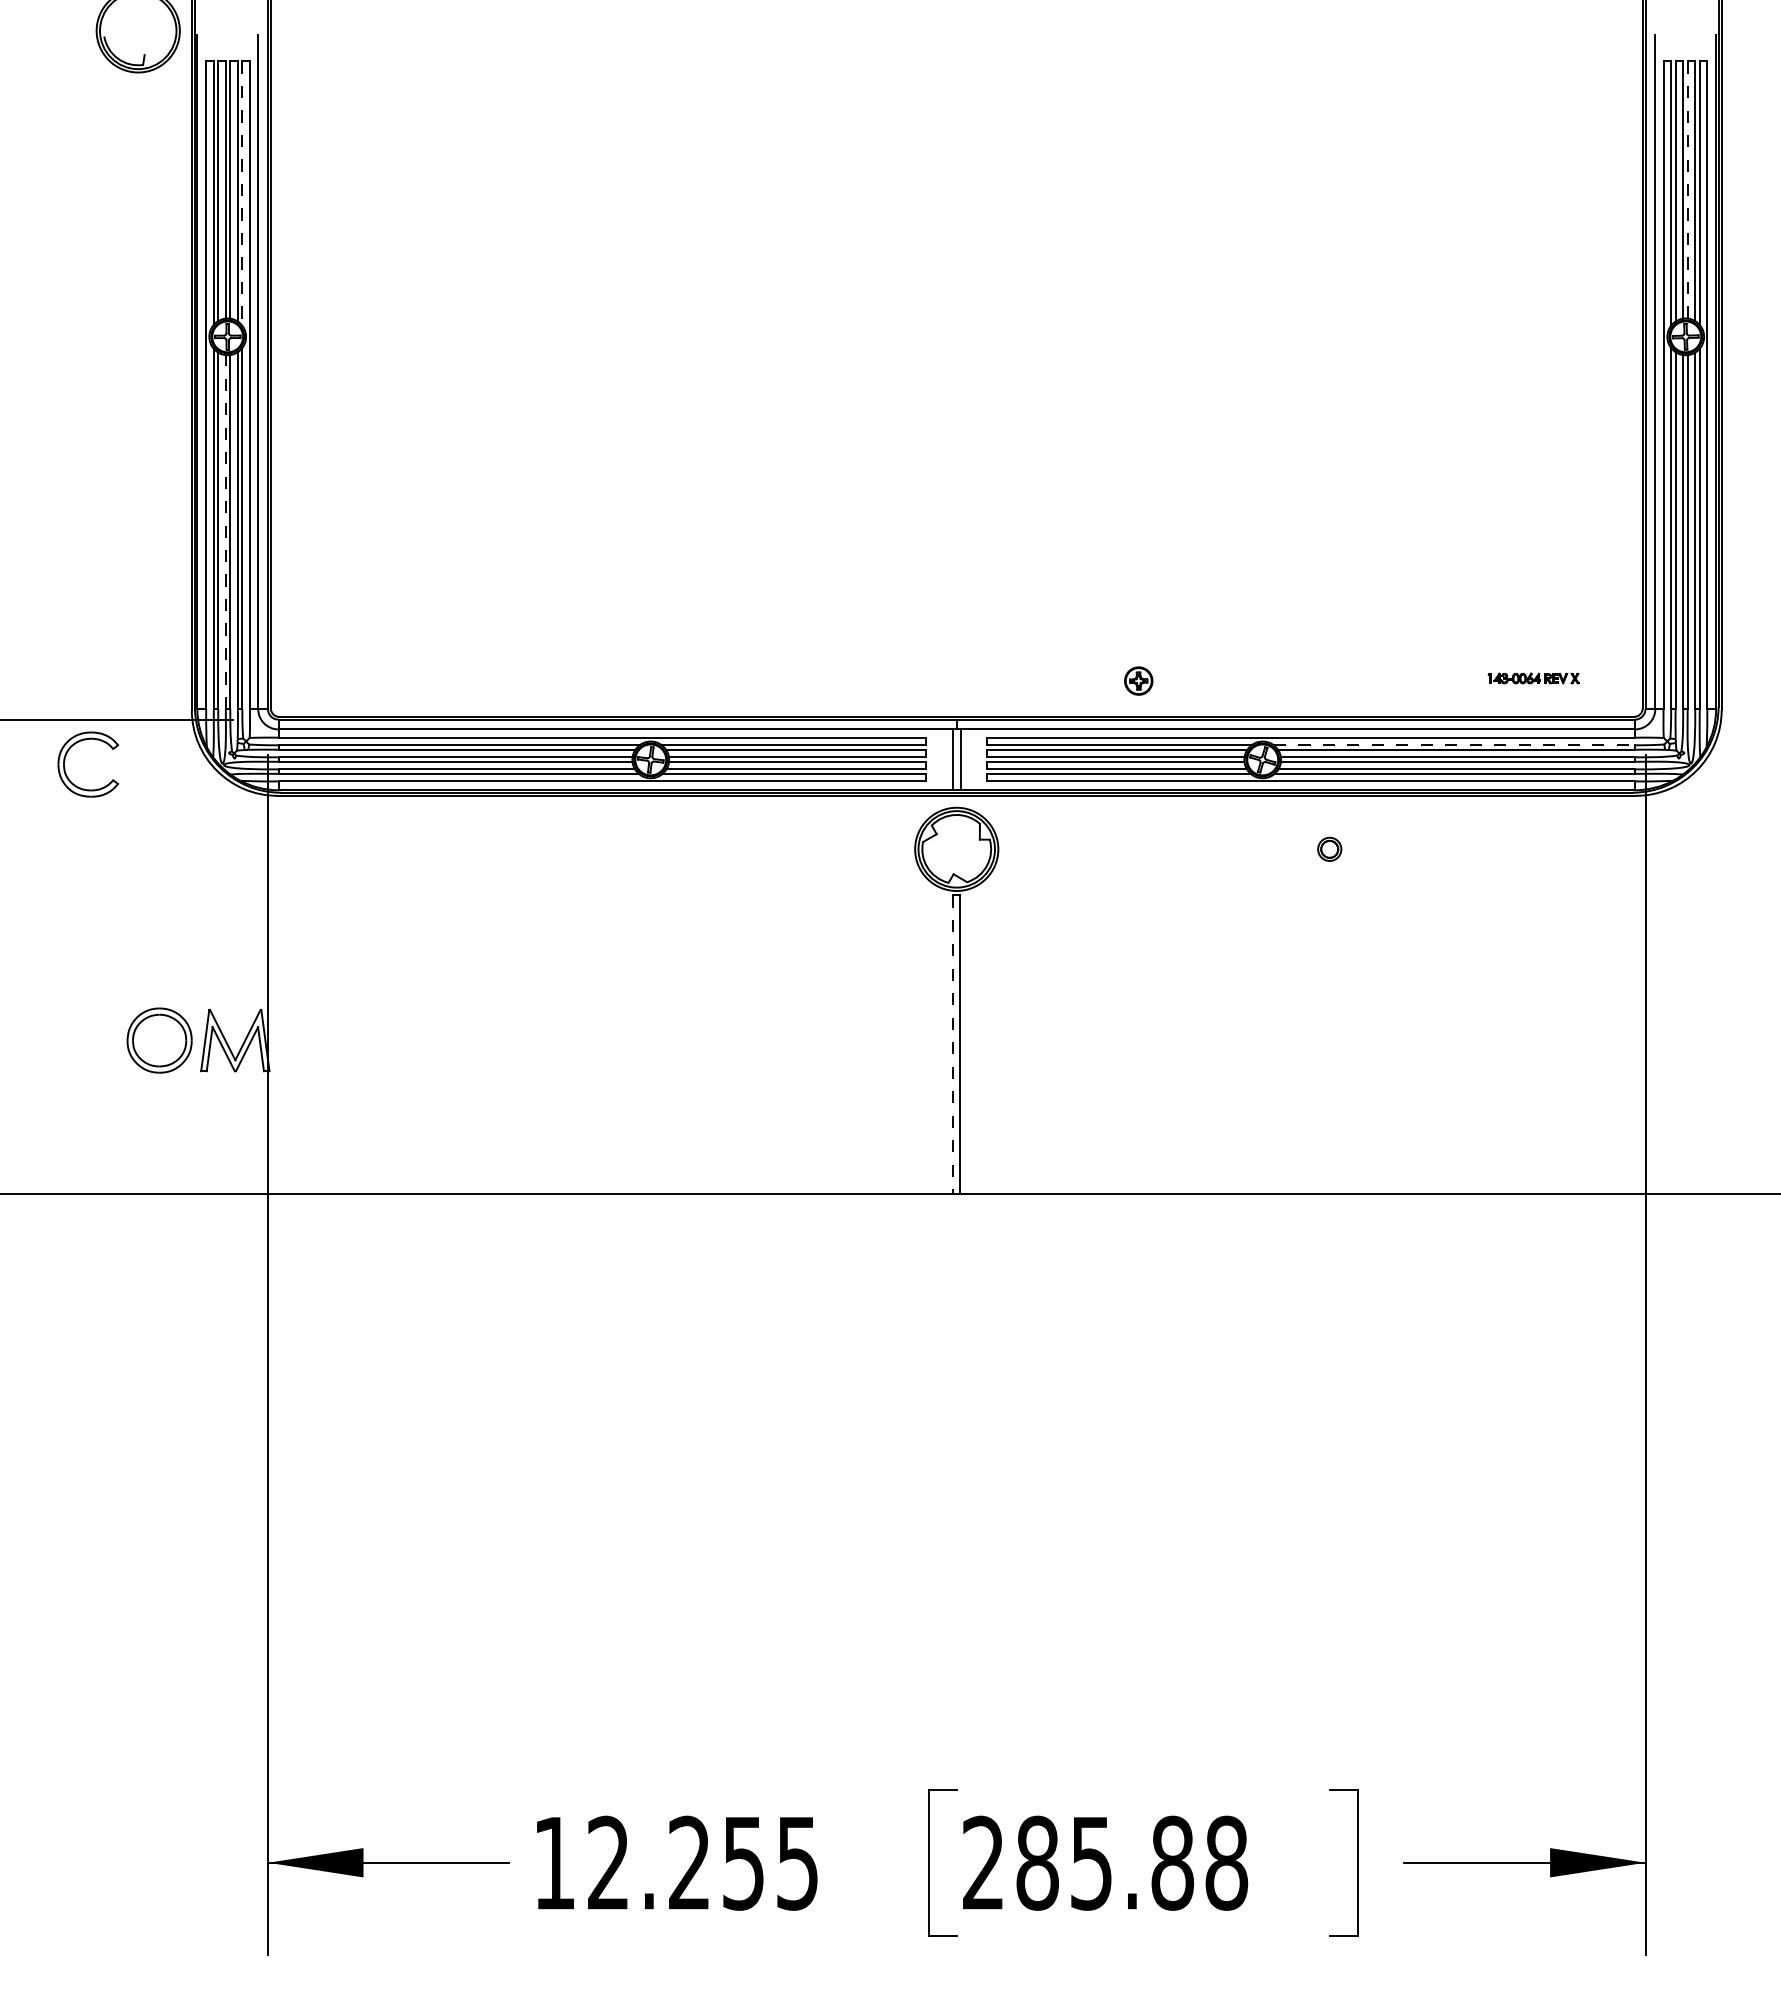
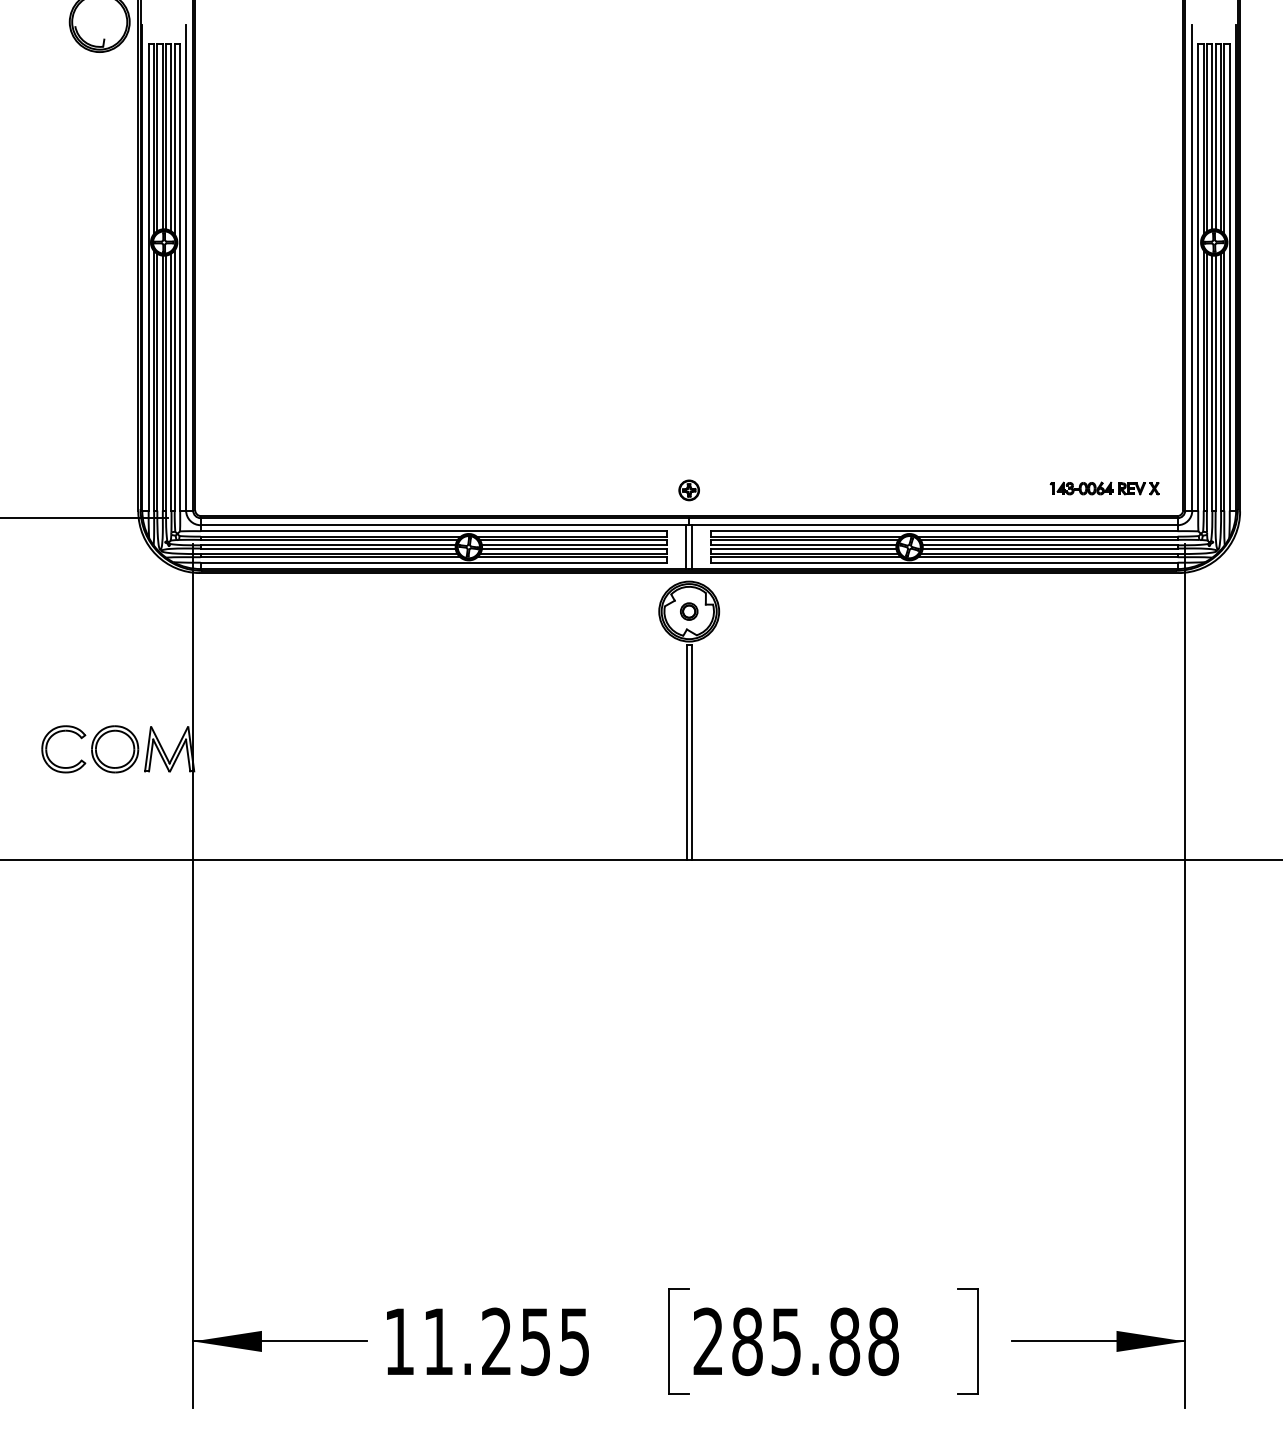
line: (1687, 190) -> (1215, 137), dashed -> solid
line: (242, 194) -> (174, 139), dashed -> solid
line: (225, 532) -> (162, 383), dashed -> solid
part: (1533, 678) -> (1104, 488), size x1.67
part: (1138, 680) -> (689, 489), moved
line: (1454, 745) -> (1047, 536), dashed -> solid
part: (65, 767) -> (47, 751), moved
part: (1329, 848) -> (689, 610), moved
line: (953, 1044) -> (686, 752), dashed -> solid
text: (607, 1862) -> (437, 1341), 12.255 -> 11.255

